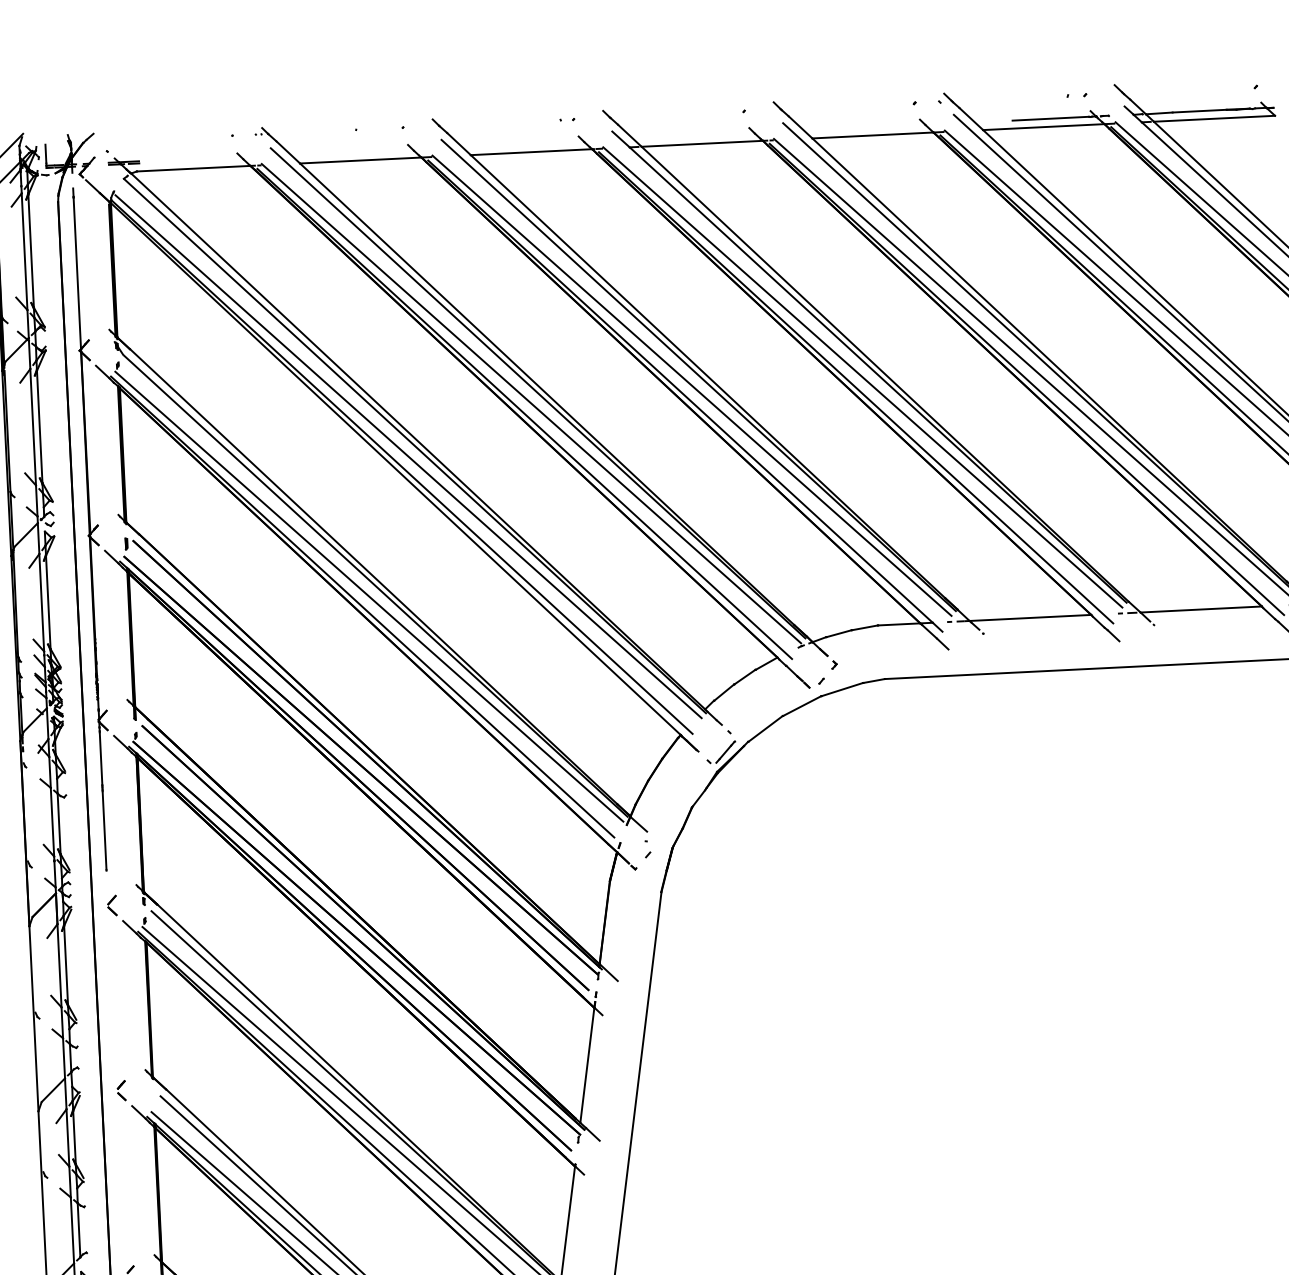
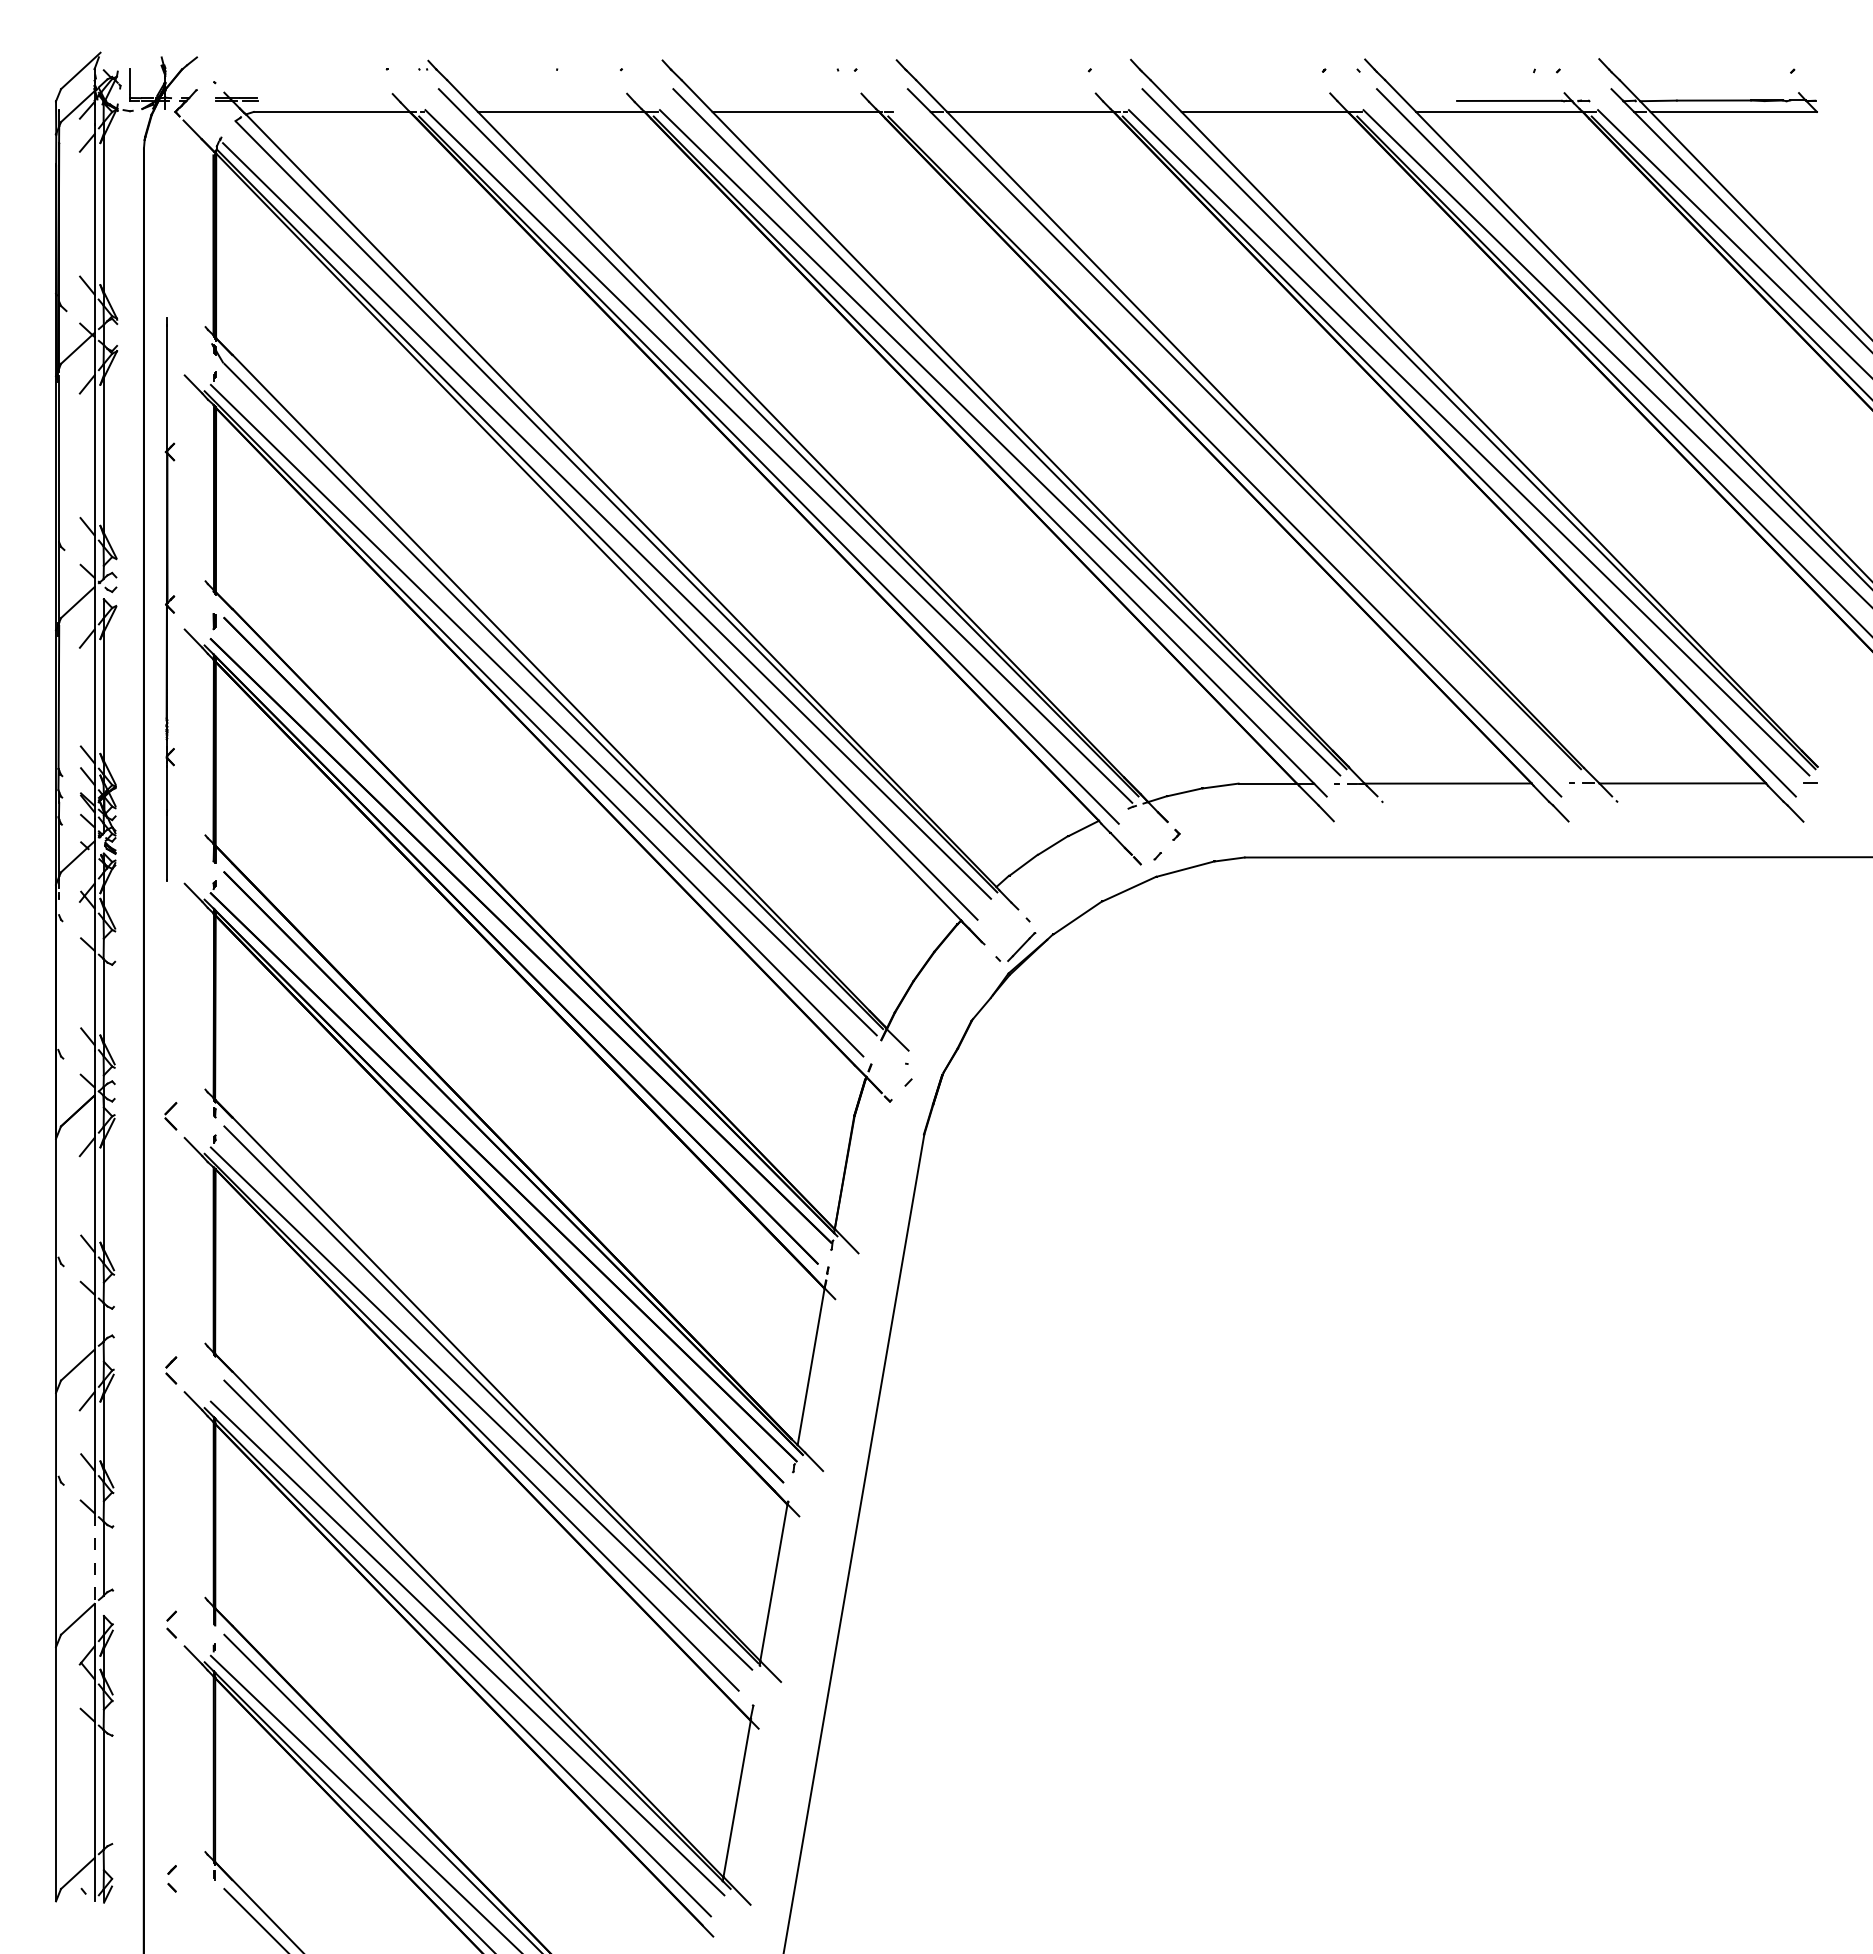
line: (862, 377) -> (1234, 442), removed
part: (92, 529) -> (169, 599), size x0.6
line: (72, 1231) -> (94, 1559), solid -> dashed

